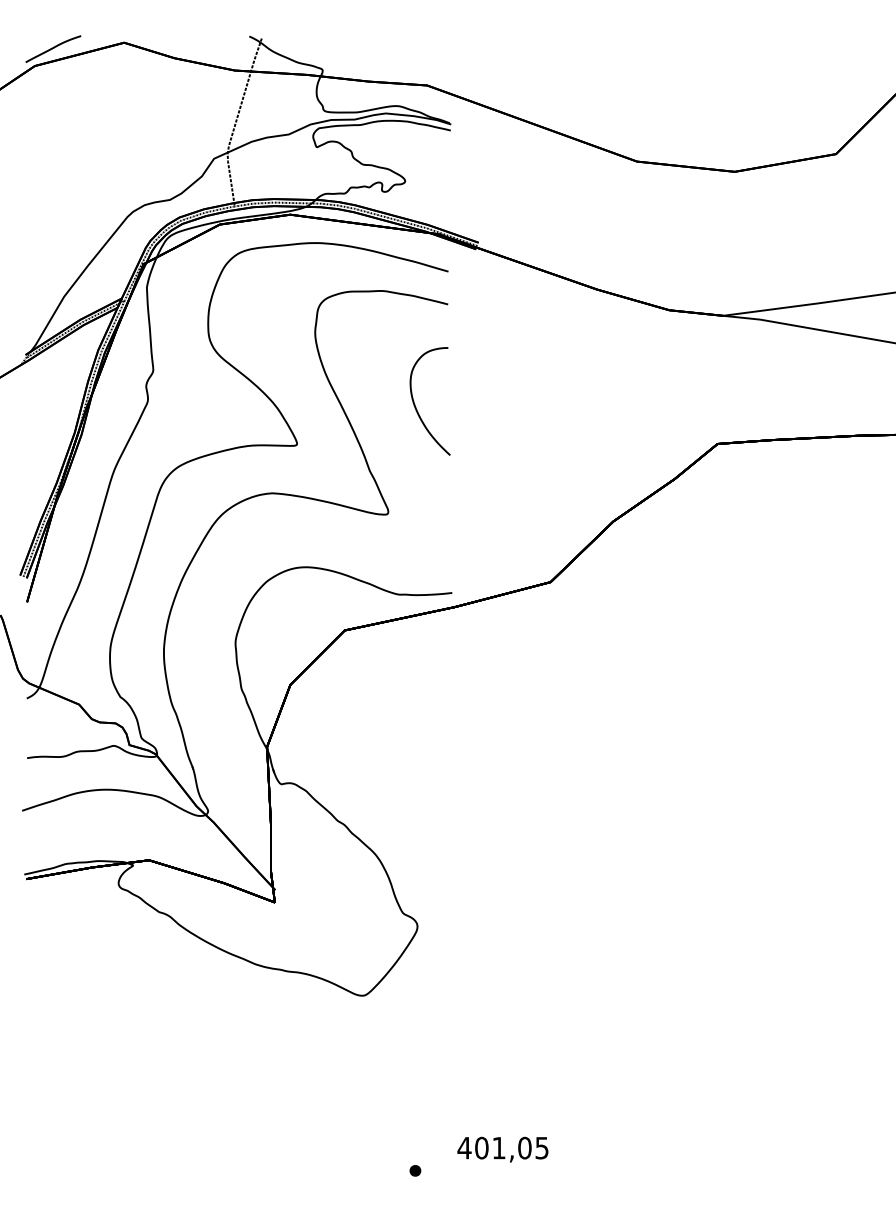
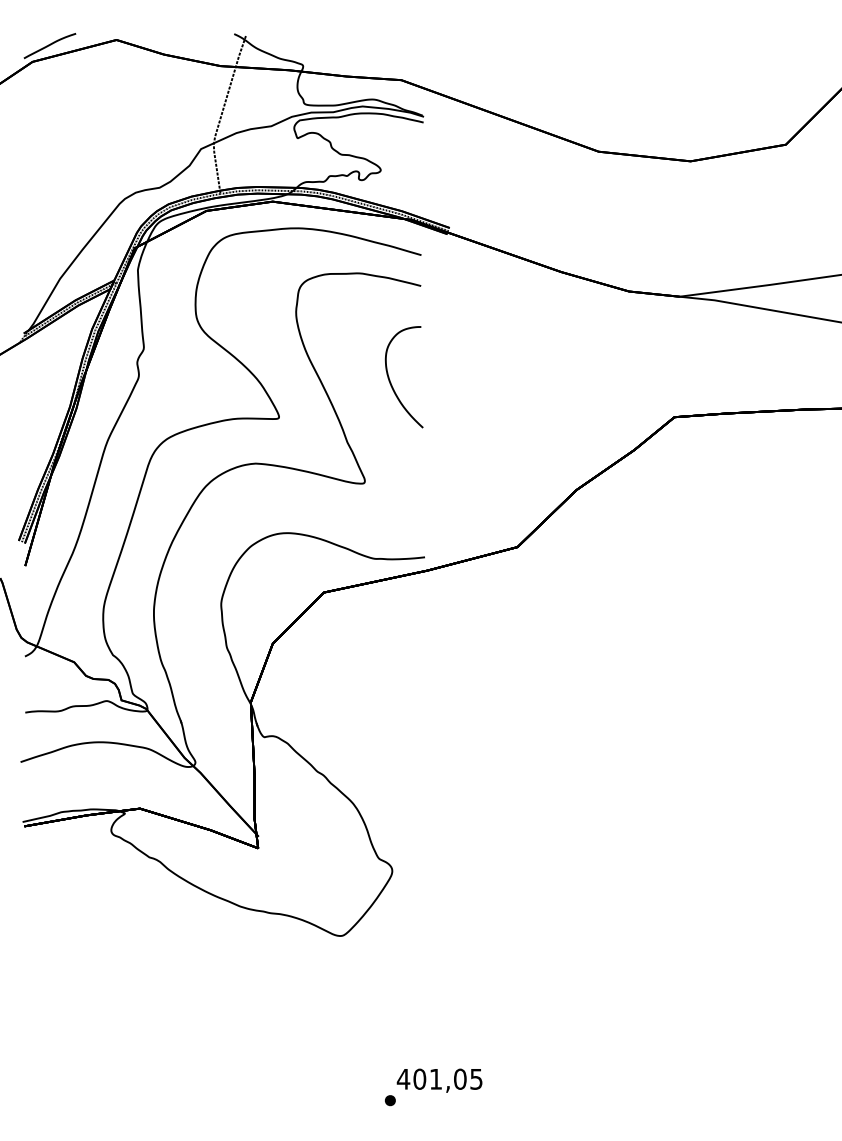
text: (502, 1149) -> (439, 1080), moved

